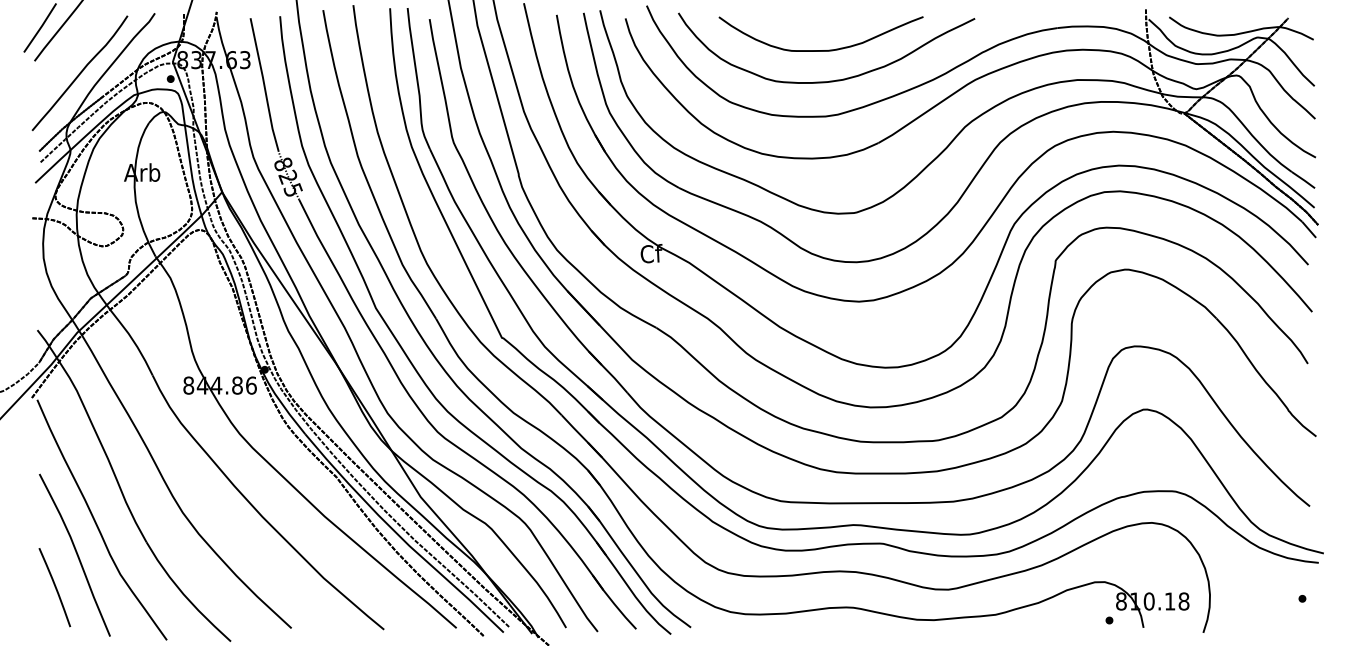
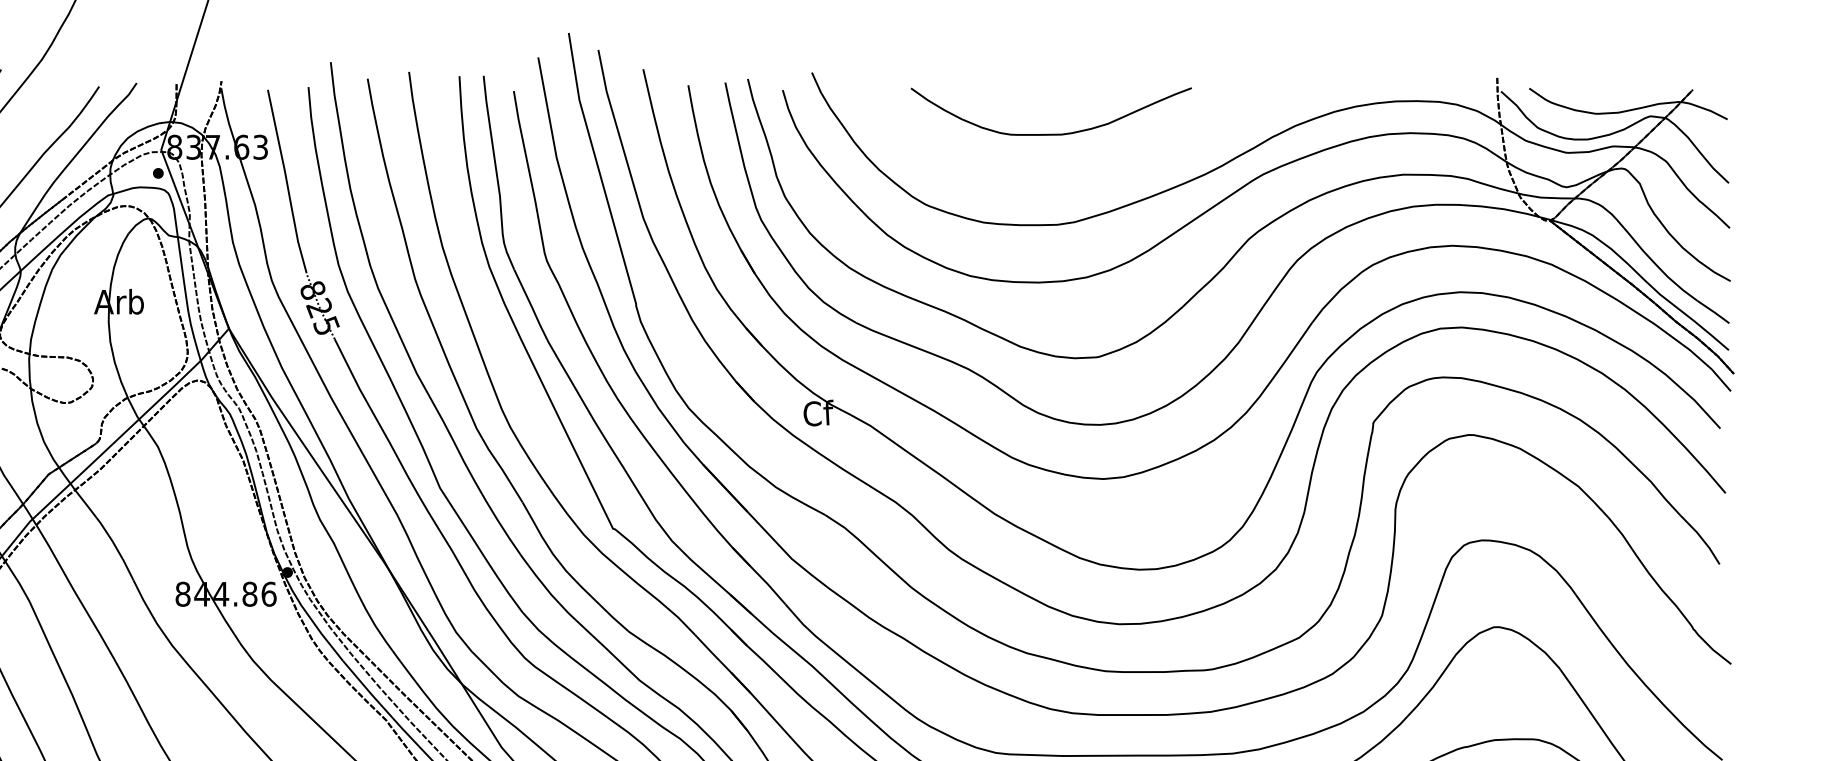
curve: (829, 80) -> (1062, 175), removed

